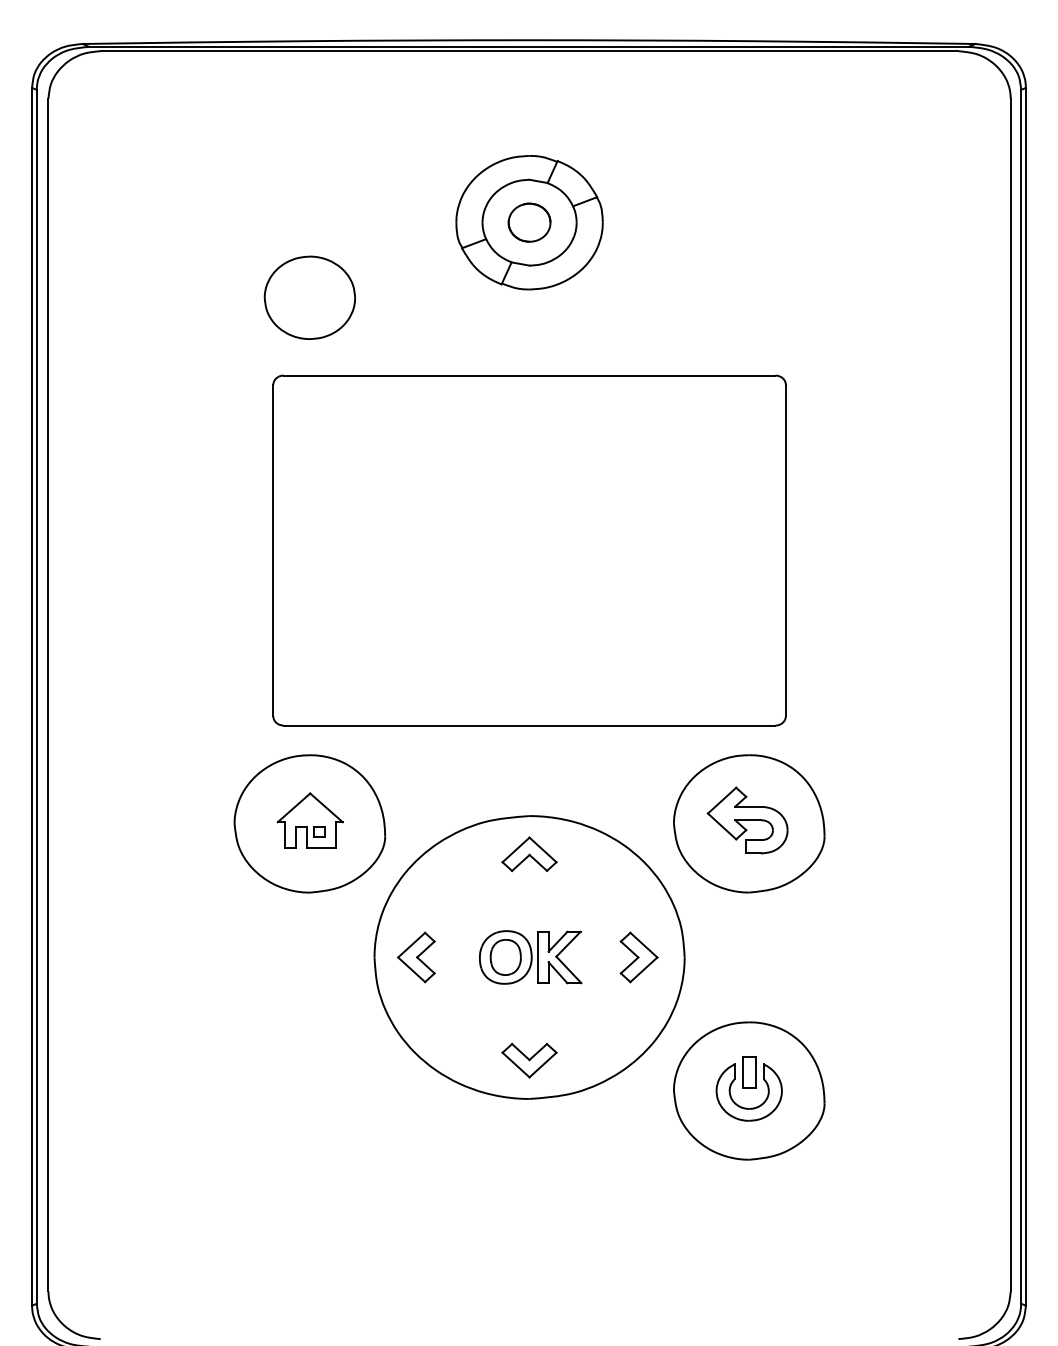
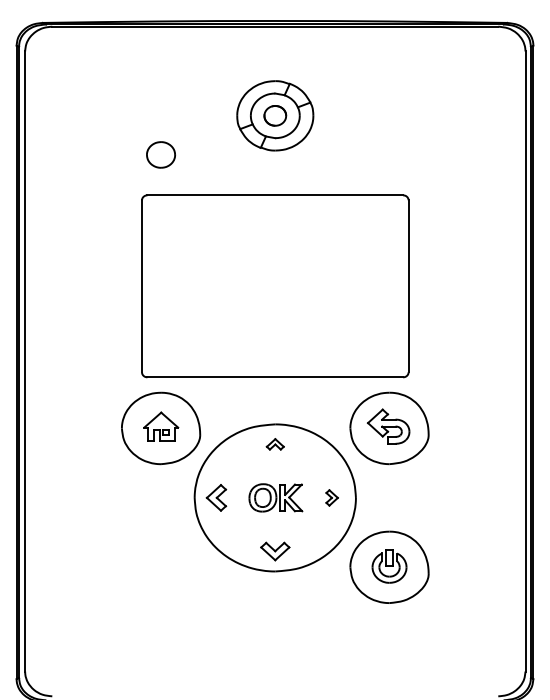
part: (308, 297) -> (160, 154), size x0.6
part: (529, 854) -> (275, 444), size x0.6
part: (637, 956) -> (331, 497), size x0.6

